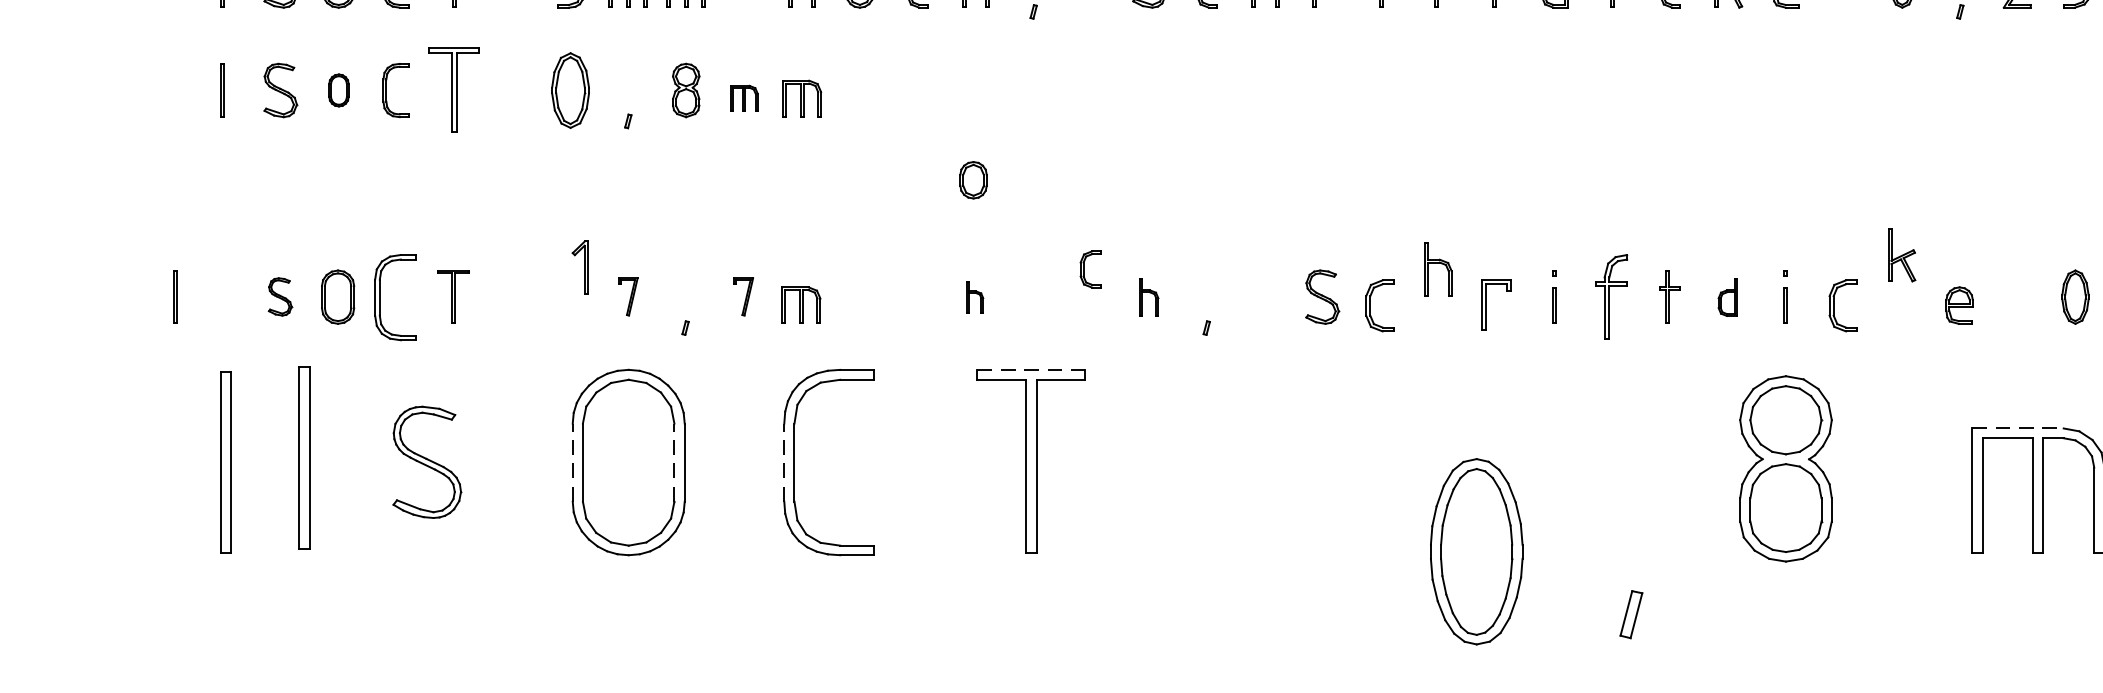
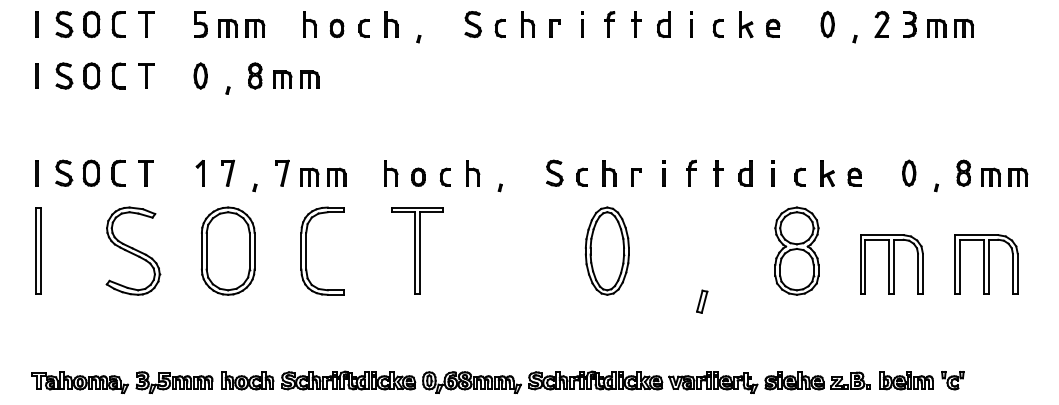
part: (338, 89) -> (91, 75), size x1.67
part: (455, 89) -> (146, 75), size x0.62
part: (569, 89) -> (200, 75), size x0.71
part: (744, 97) -> (282, 79), size x1.43
part: (973, 178) -> (418, 176), moved
part: (1901, 255) -> (827, 173), moved
part: (578, 267) -> (199, 173), moved
part: (1090, 267) -> (445, 176), moved
part: (1438, 269) -> (609, 173), moved
part: (280, 295) -> (64, 172), size x1.43
part: (395, 295) -> (118, 172), size x0.62
part: (629, 295) -> (228, 172), size x1.43
part: (744, 295) -> (282, 172), size x1.43
part: (1612, 295) -> (691, 172), size x0.62
line: (174, 297) -> (36, 173), moved
part: (975, 297) -> (391, 173), size x1.67
part: (1149, 297) -> (473, 173), size x1.43
part: (1727, 297) -> (745, 173), size x1.43
part: (858, 303) -> (336, 176), added
part: (1379, 303) -> (581, 176), size x0.71
part: (1842, 303) -> (799, 176), size x0.71
part: (1496, 306) -> (636, 177), size x0.71
line: (1032, 369) -> (418, 207), dashed -> solid
line: (2018, 429) -> (882, 235), dashed -> solid
part: (304, 456) -> (75, 248), removed
part: (427, 461) -> (133, 250), size x1.67
line: (571, 461) -> (201, 250), dashed -> solid
line: (673, 461) -> (249, 250), dashed -> solid
line: (784, 461) -> (301, 250), dashed -> solid
part: (1785, 467) -> (796, 250), moved
part: (1474, 550) -> (606, 250), moved
part: (1632, 614) -> (702, 301), moved

